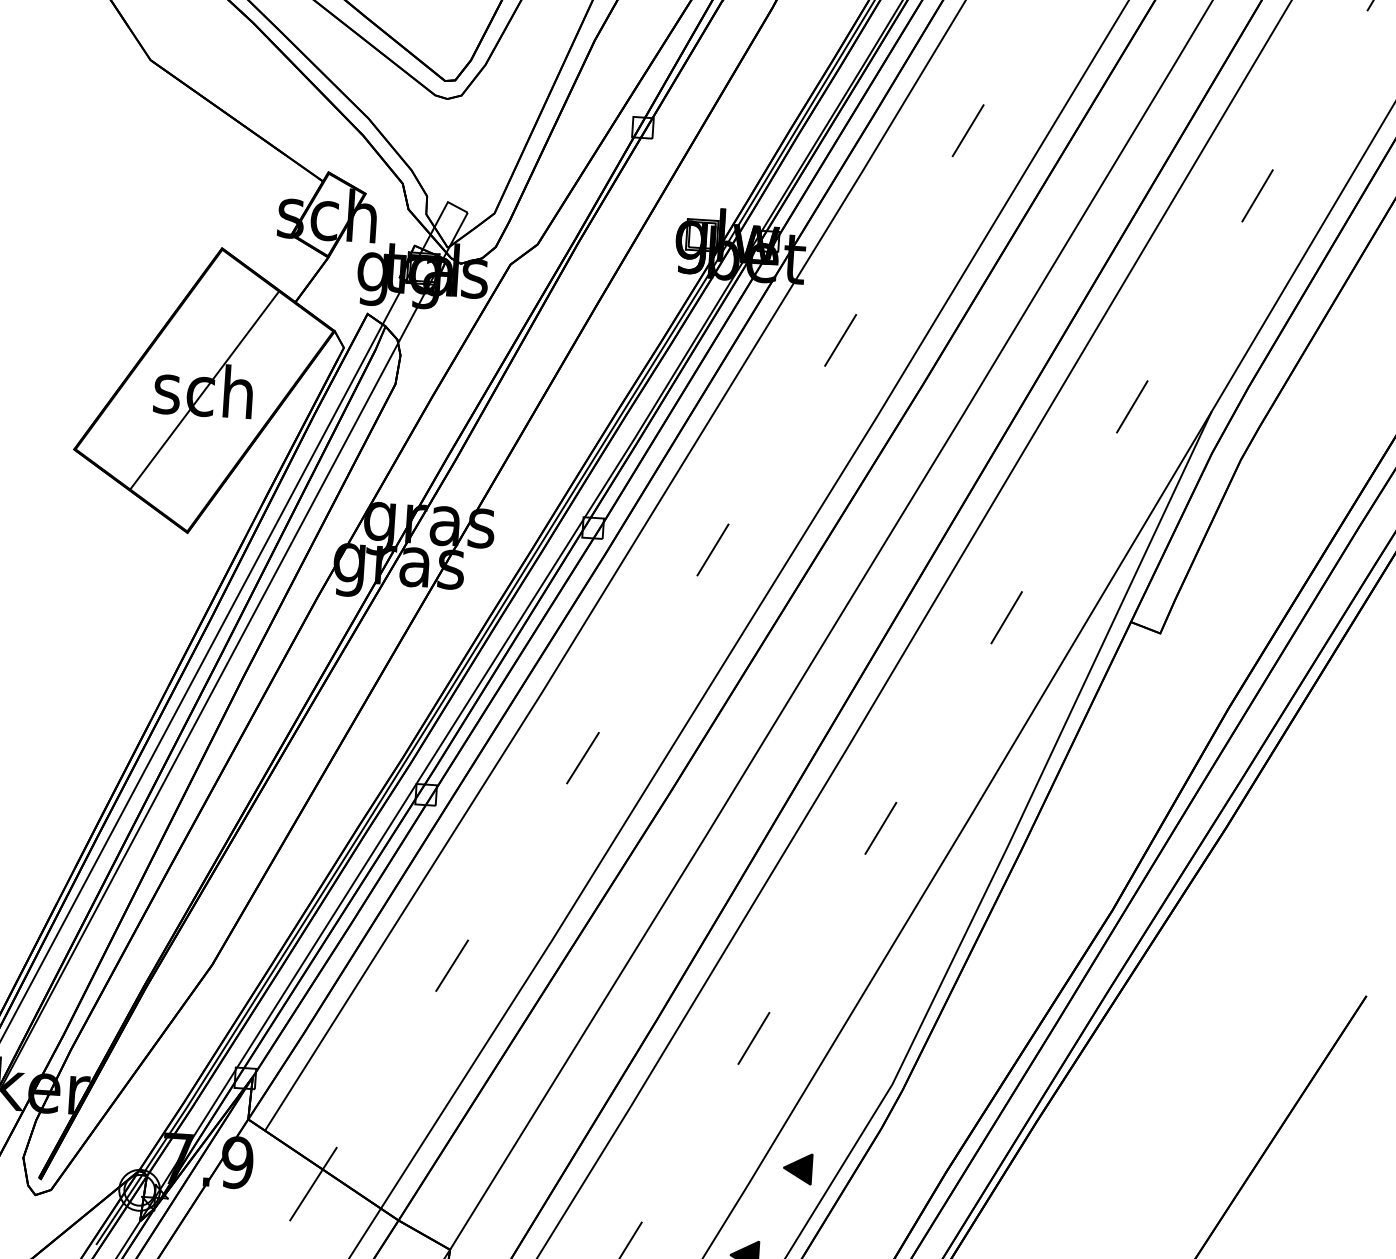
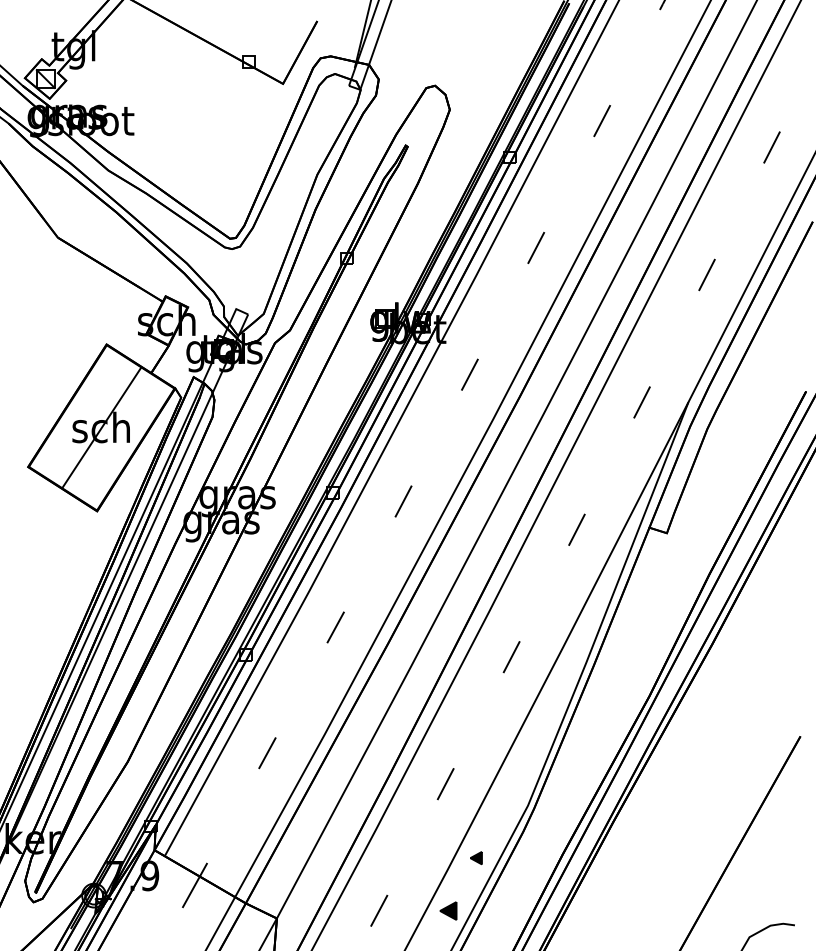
part: (798, 1167) -> (476, 857), size x0.7

